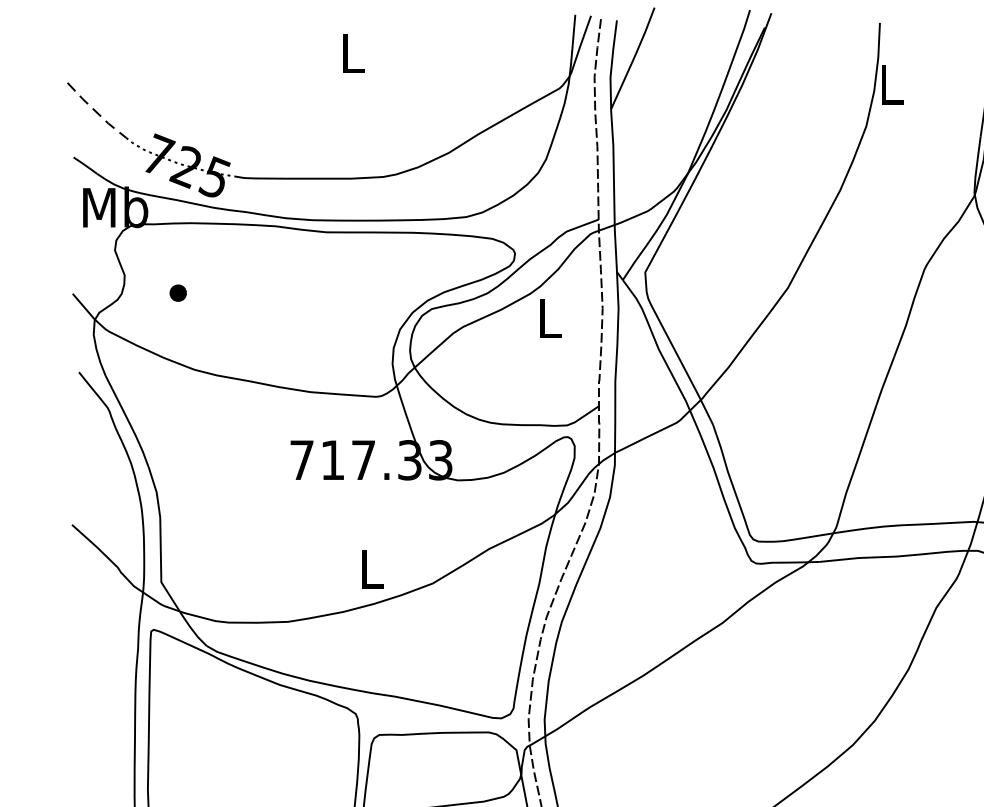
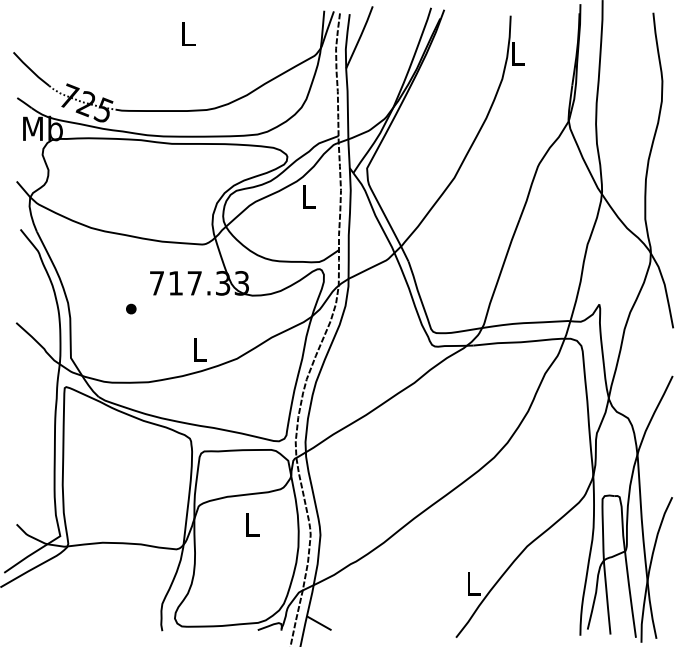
line: (95, 110) -> (30, 69), dashed -> solid
part: (178, 292) -> (131, 308), moved

